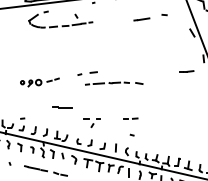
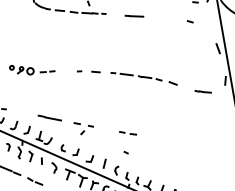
line: (141, 19) -> (134, 16), moved
part: (114, 83) -> (144, 77), moved
line: (62, 107) -> (49, 117), moved

